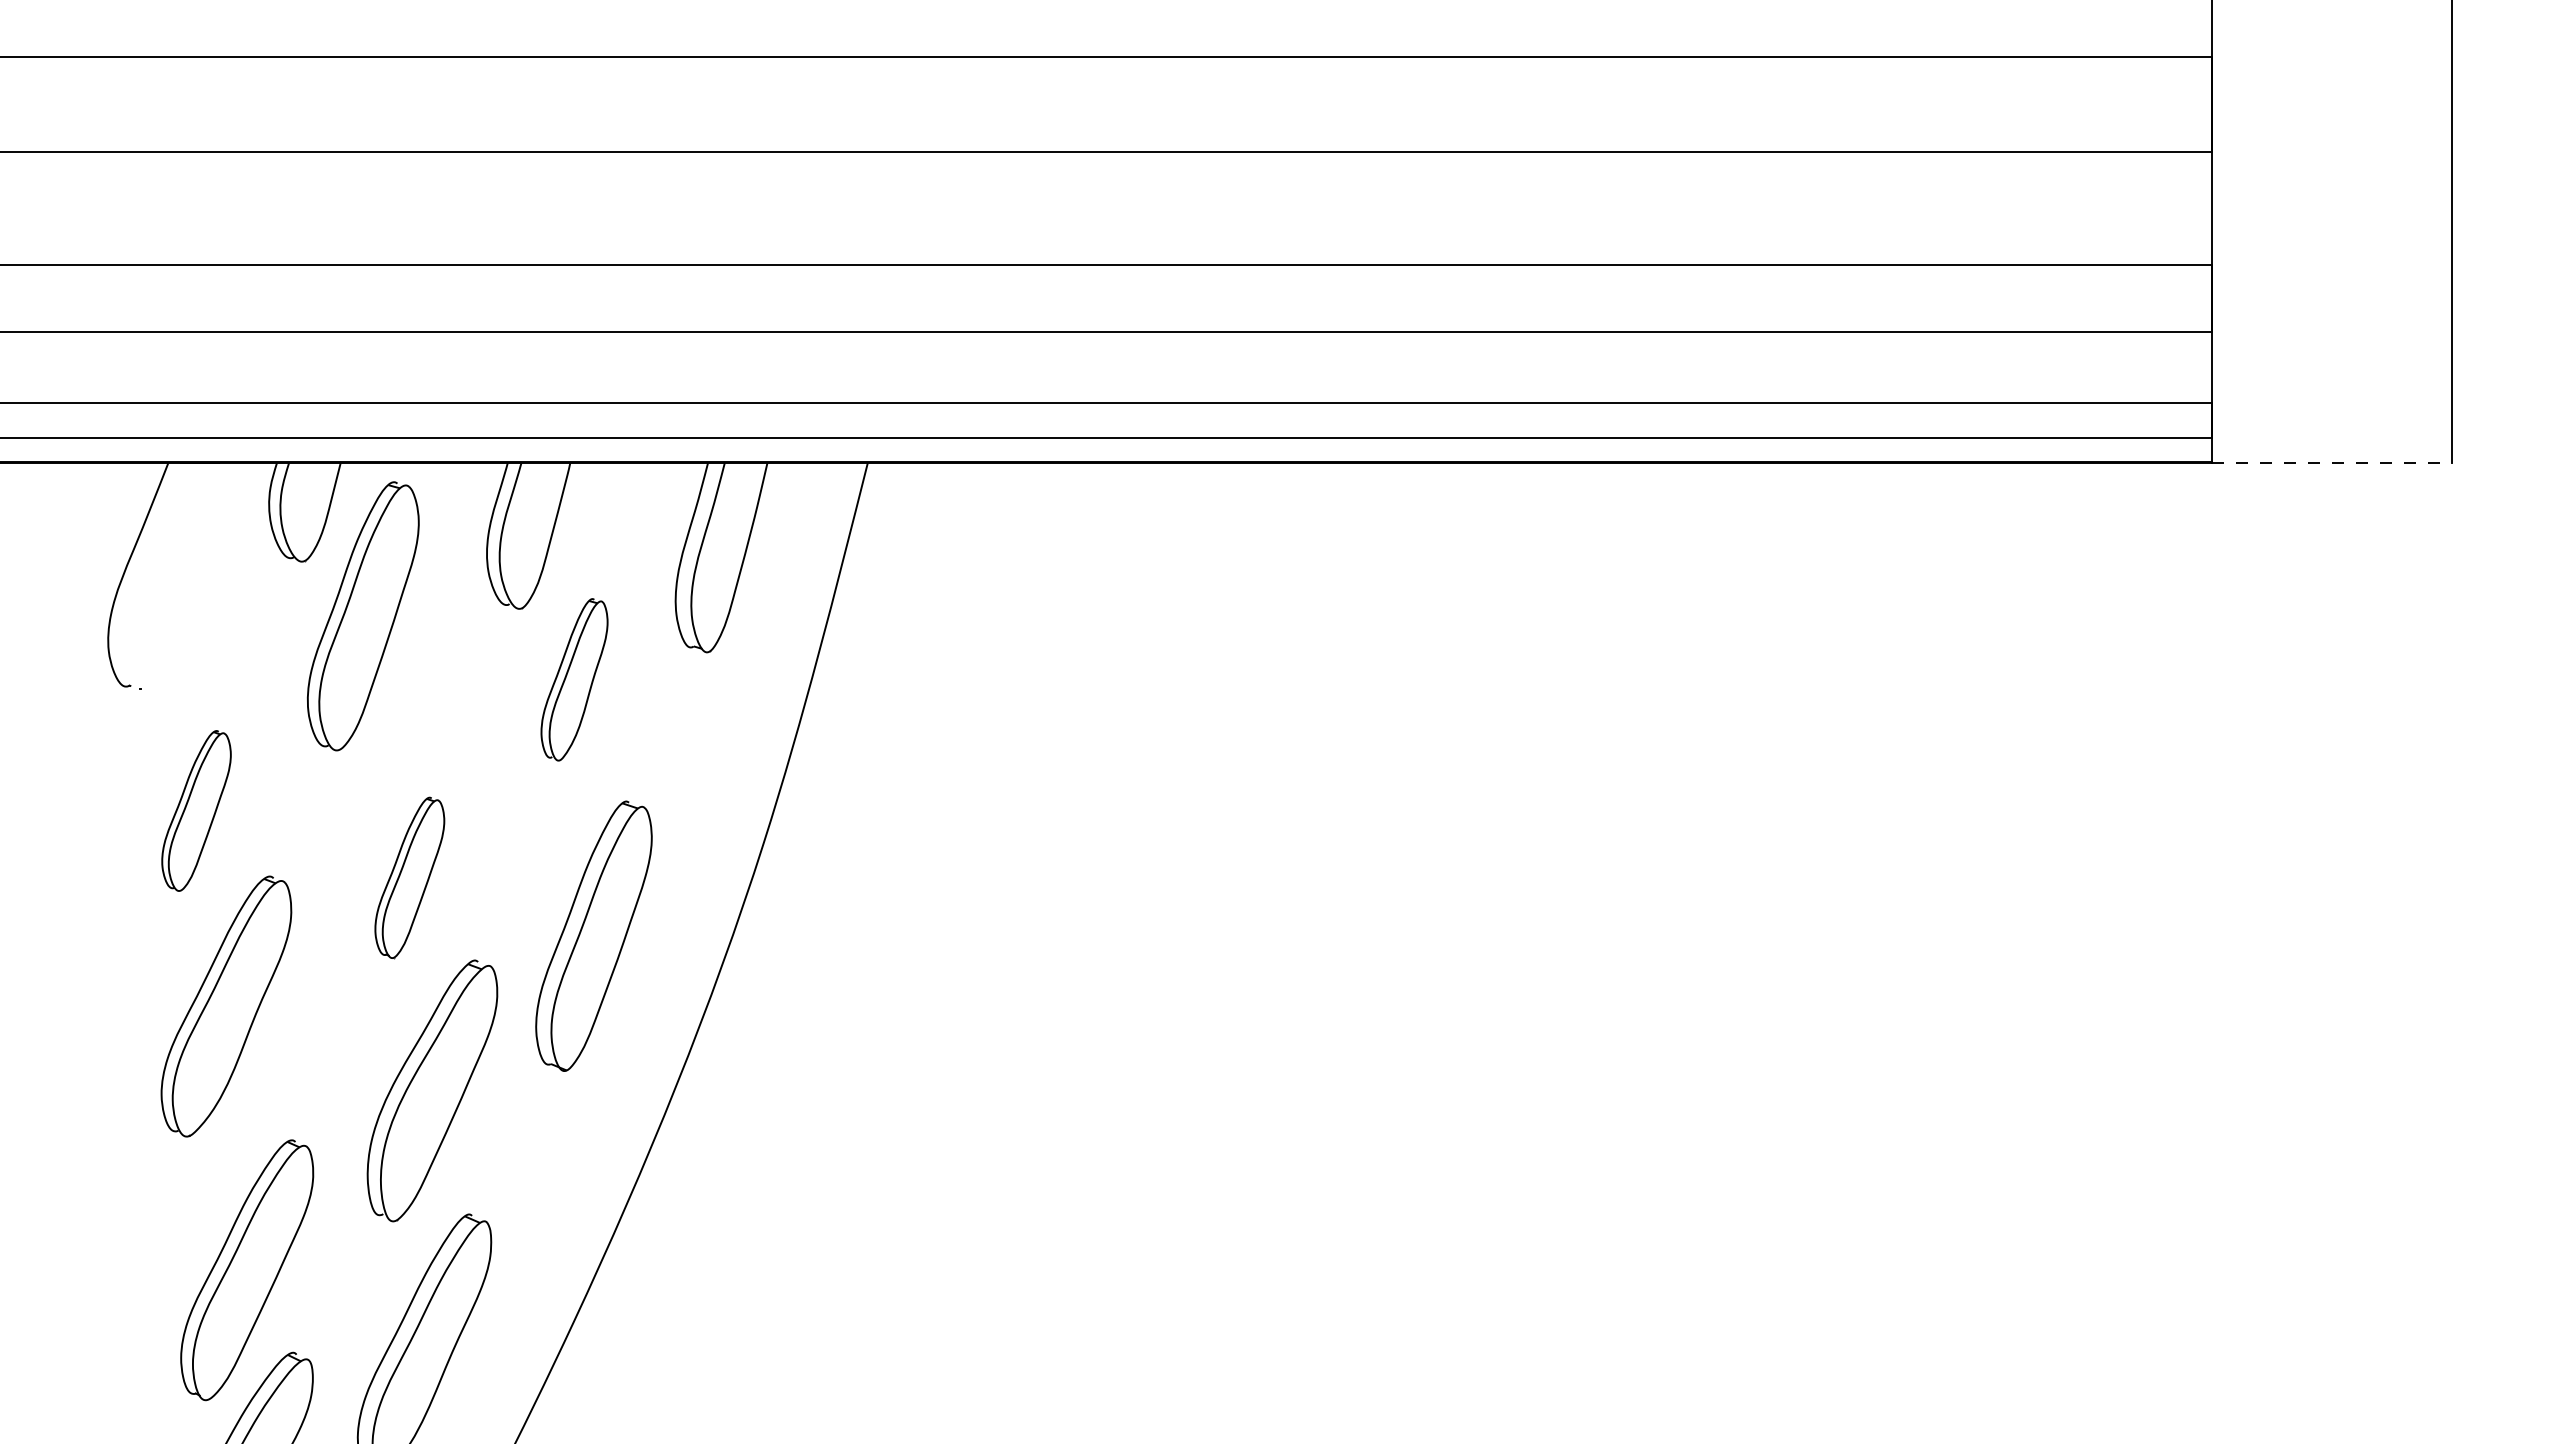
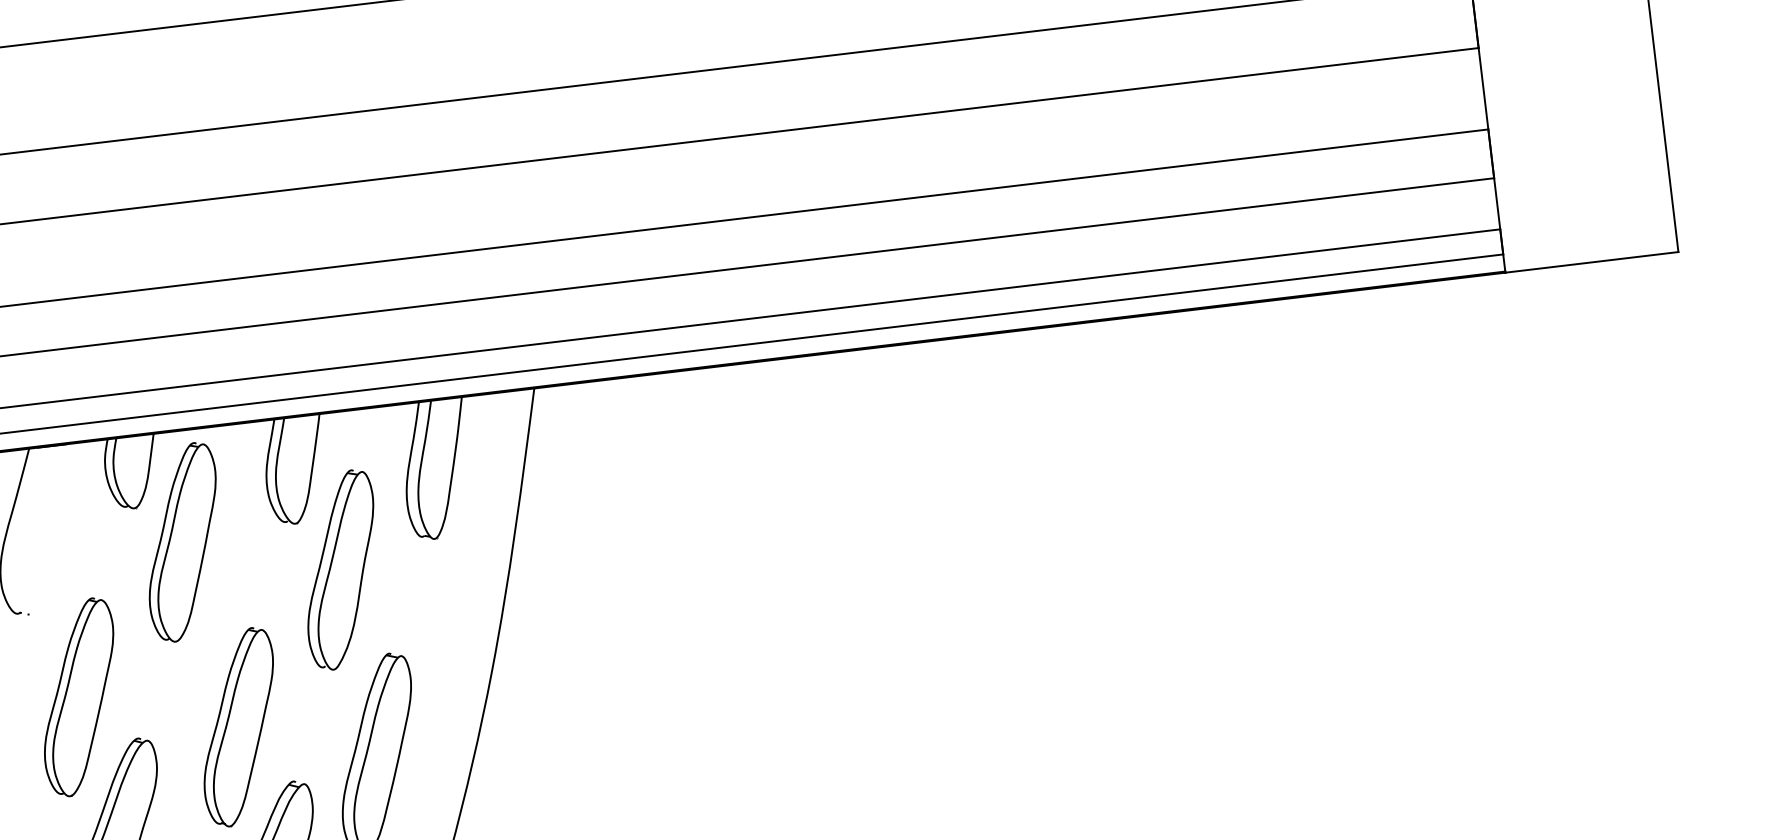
line: (2332, 463) -> (1592, 262), dashed -> solid
part: (574, 679) -> (341, 569), size x1.67
part: (196, 810) -> (79, 697), size x1.67
part: (409, 877) -> (239, 727), size x1.67

